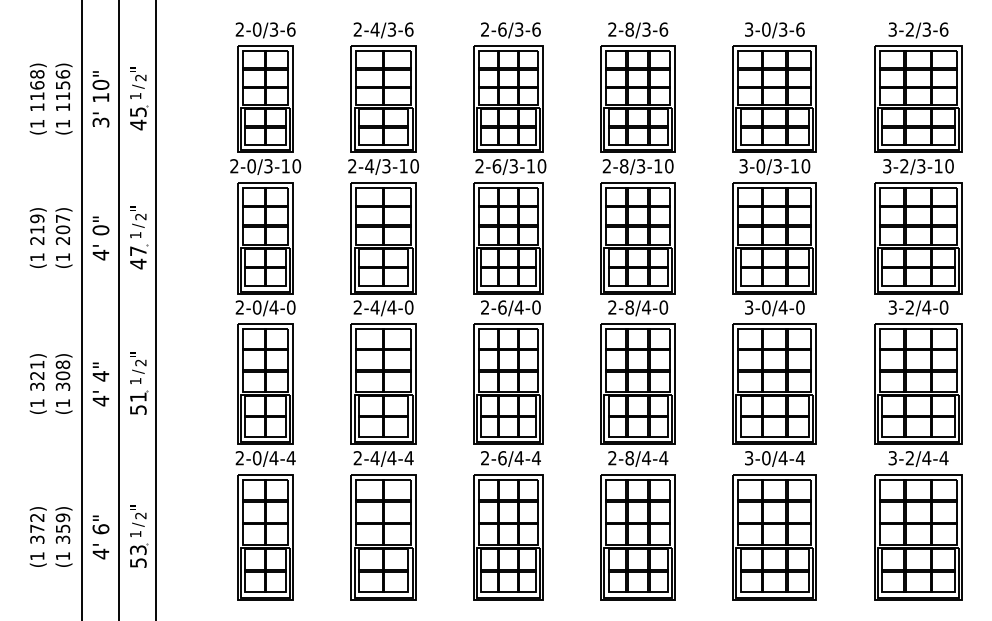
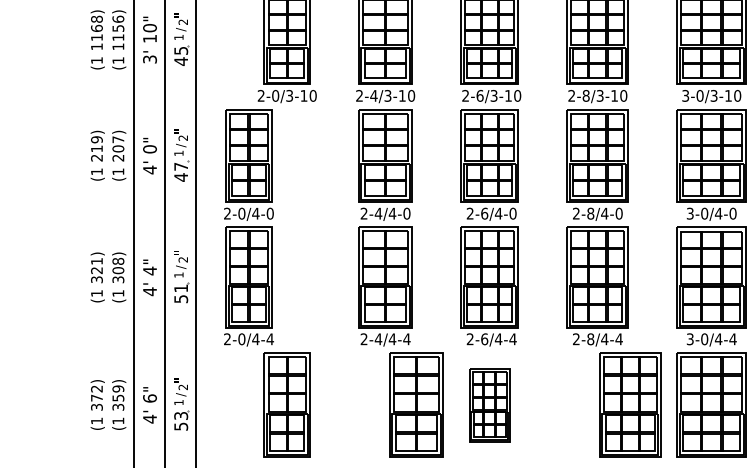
part: (265, 324) -> (248, 227), moved
part: (383, 537) -> (416, 405), moved
part: (508, 537) -> (489, 405), size x0.7
part: (637, 537) -> (629, 405), moved

